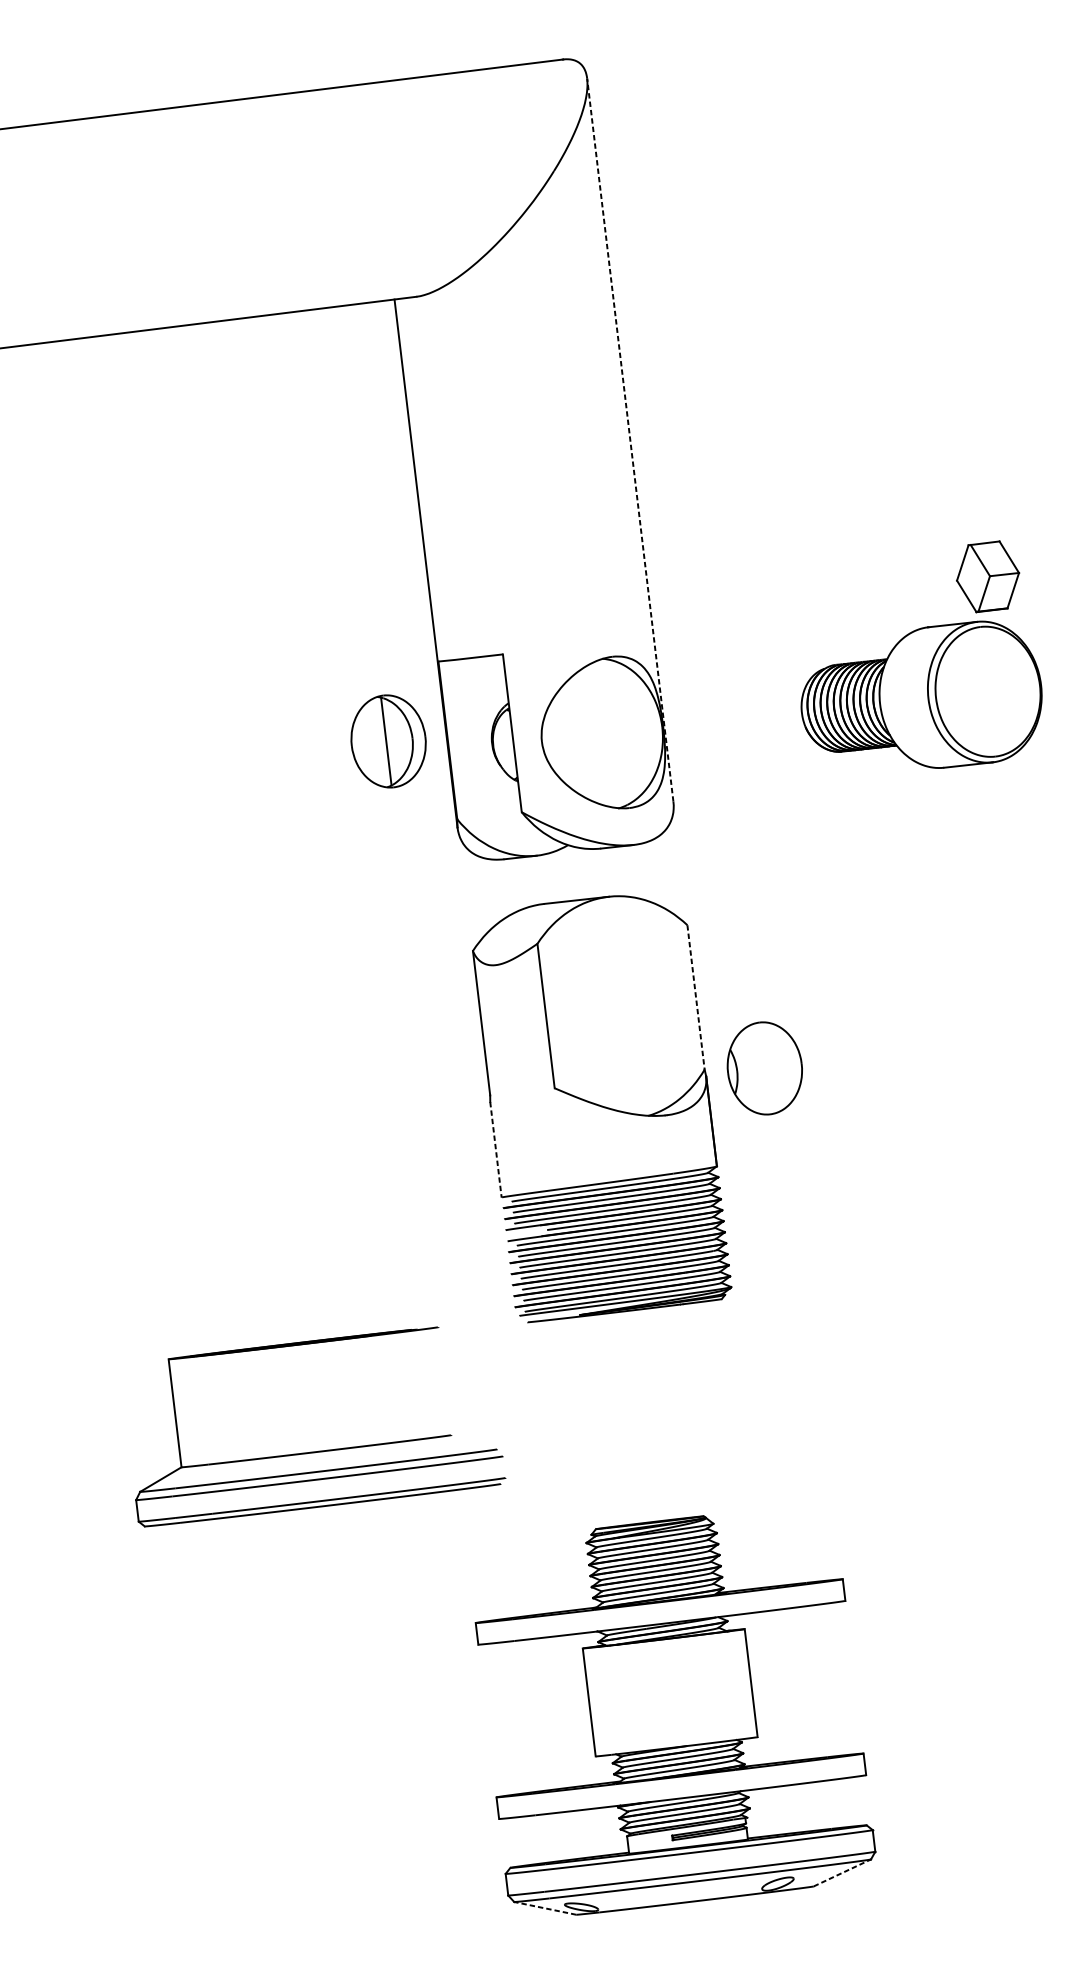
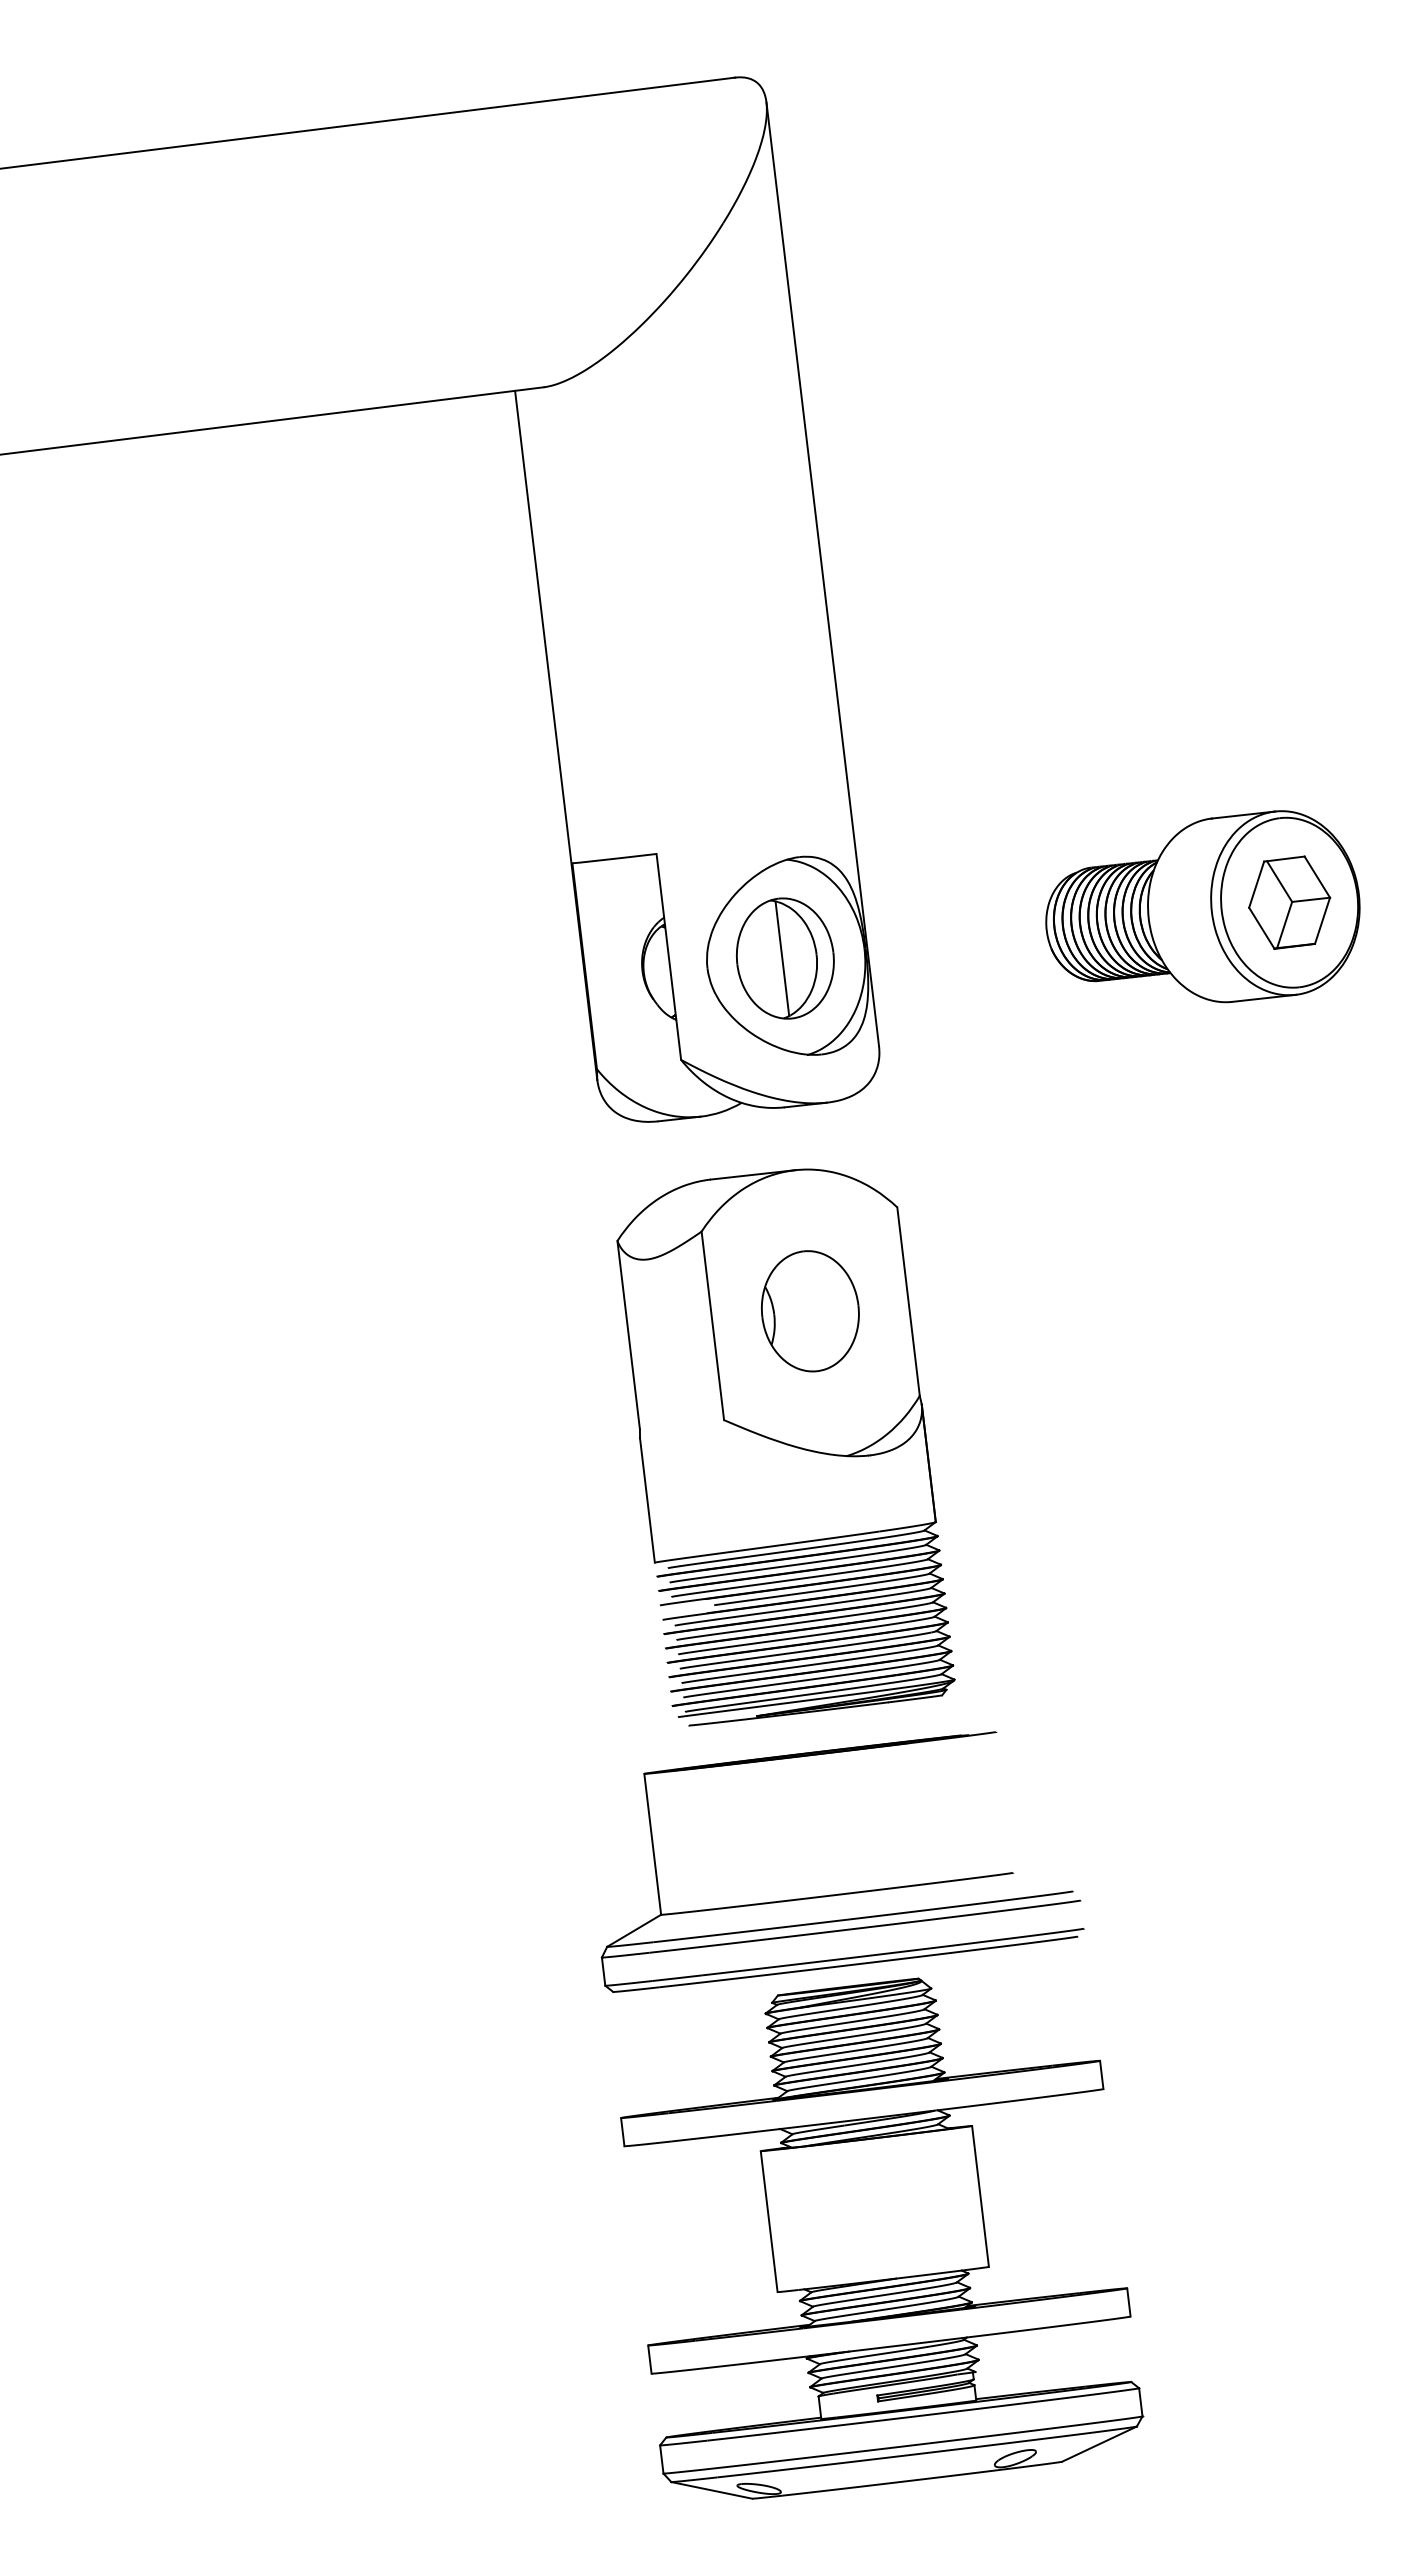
line: (630, 439) -> (822, 573), dashed -> solid
part: (987, 576) -> (1289, 902), moved
part: (388, 741) -> (785, 958), moved
line: (696, 997) -> (908, 1301), dashed -> solid
part: (764, 1068) -> (810, 1311), moved
line: (496, 1149) -> (647, 1500), dashed -> solid
part: (323, 1450) -> (846, 1892), moved
line: (842, 1872) -> (1099, 2443), dashed -> solid
line: (545, 1908) -> (711, 2490), dashed -> solid

